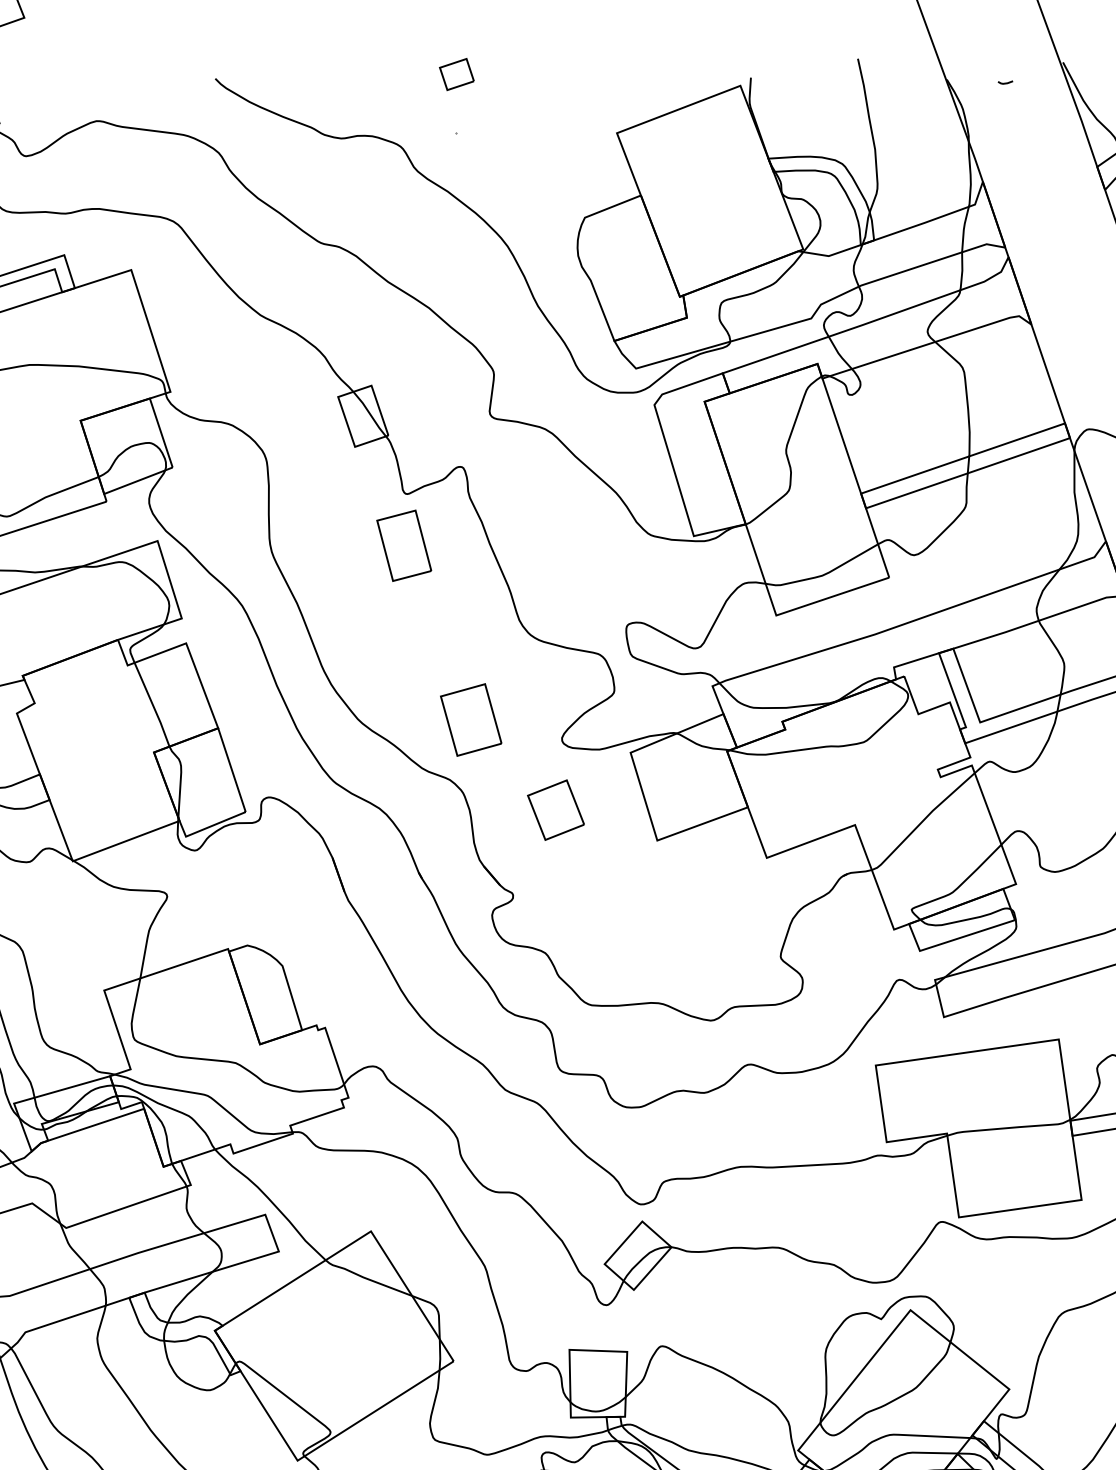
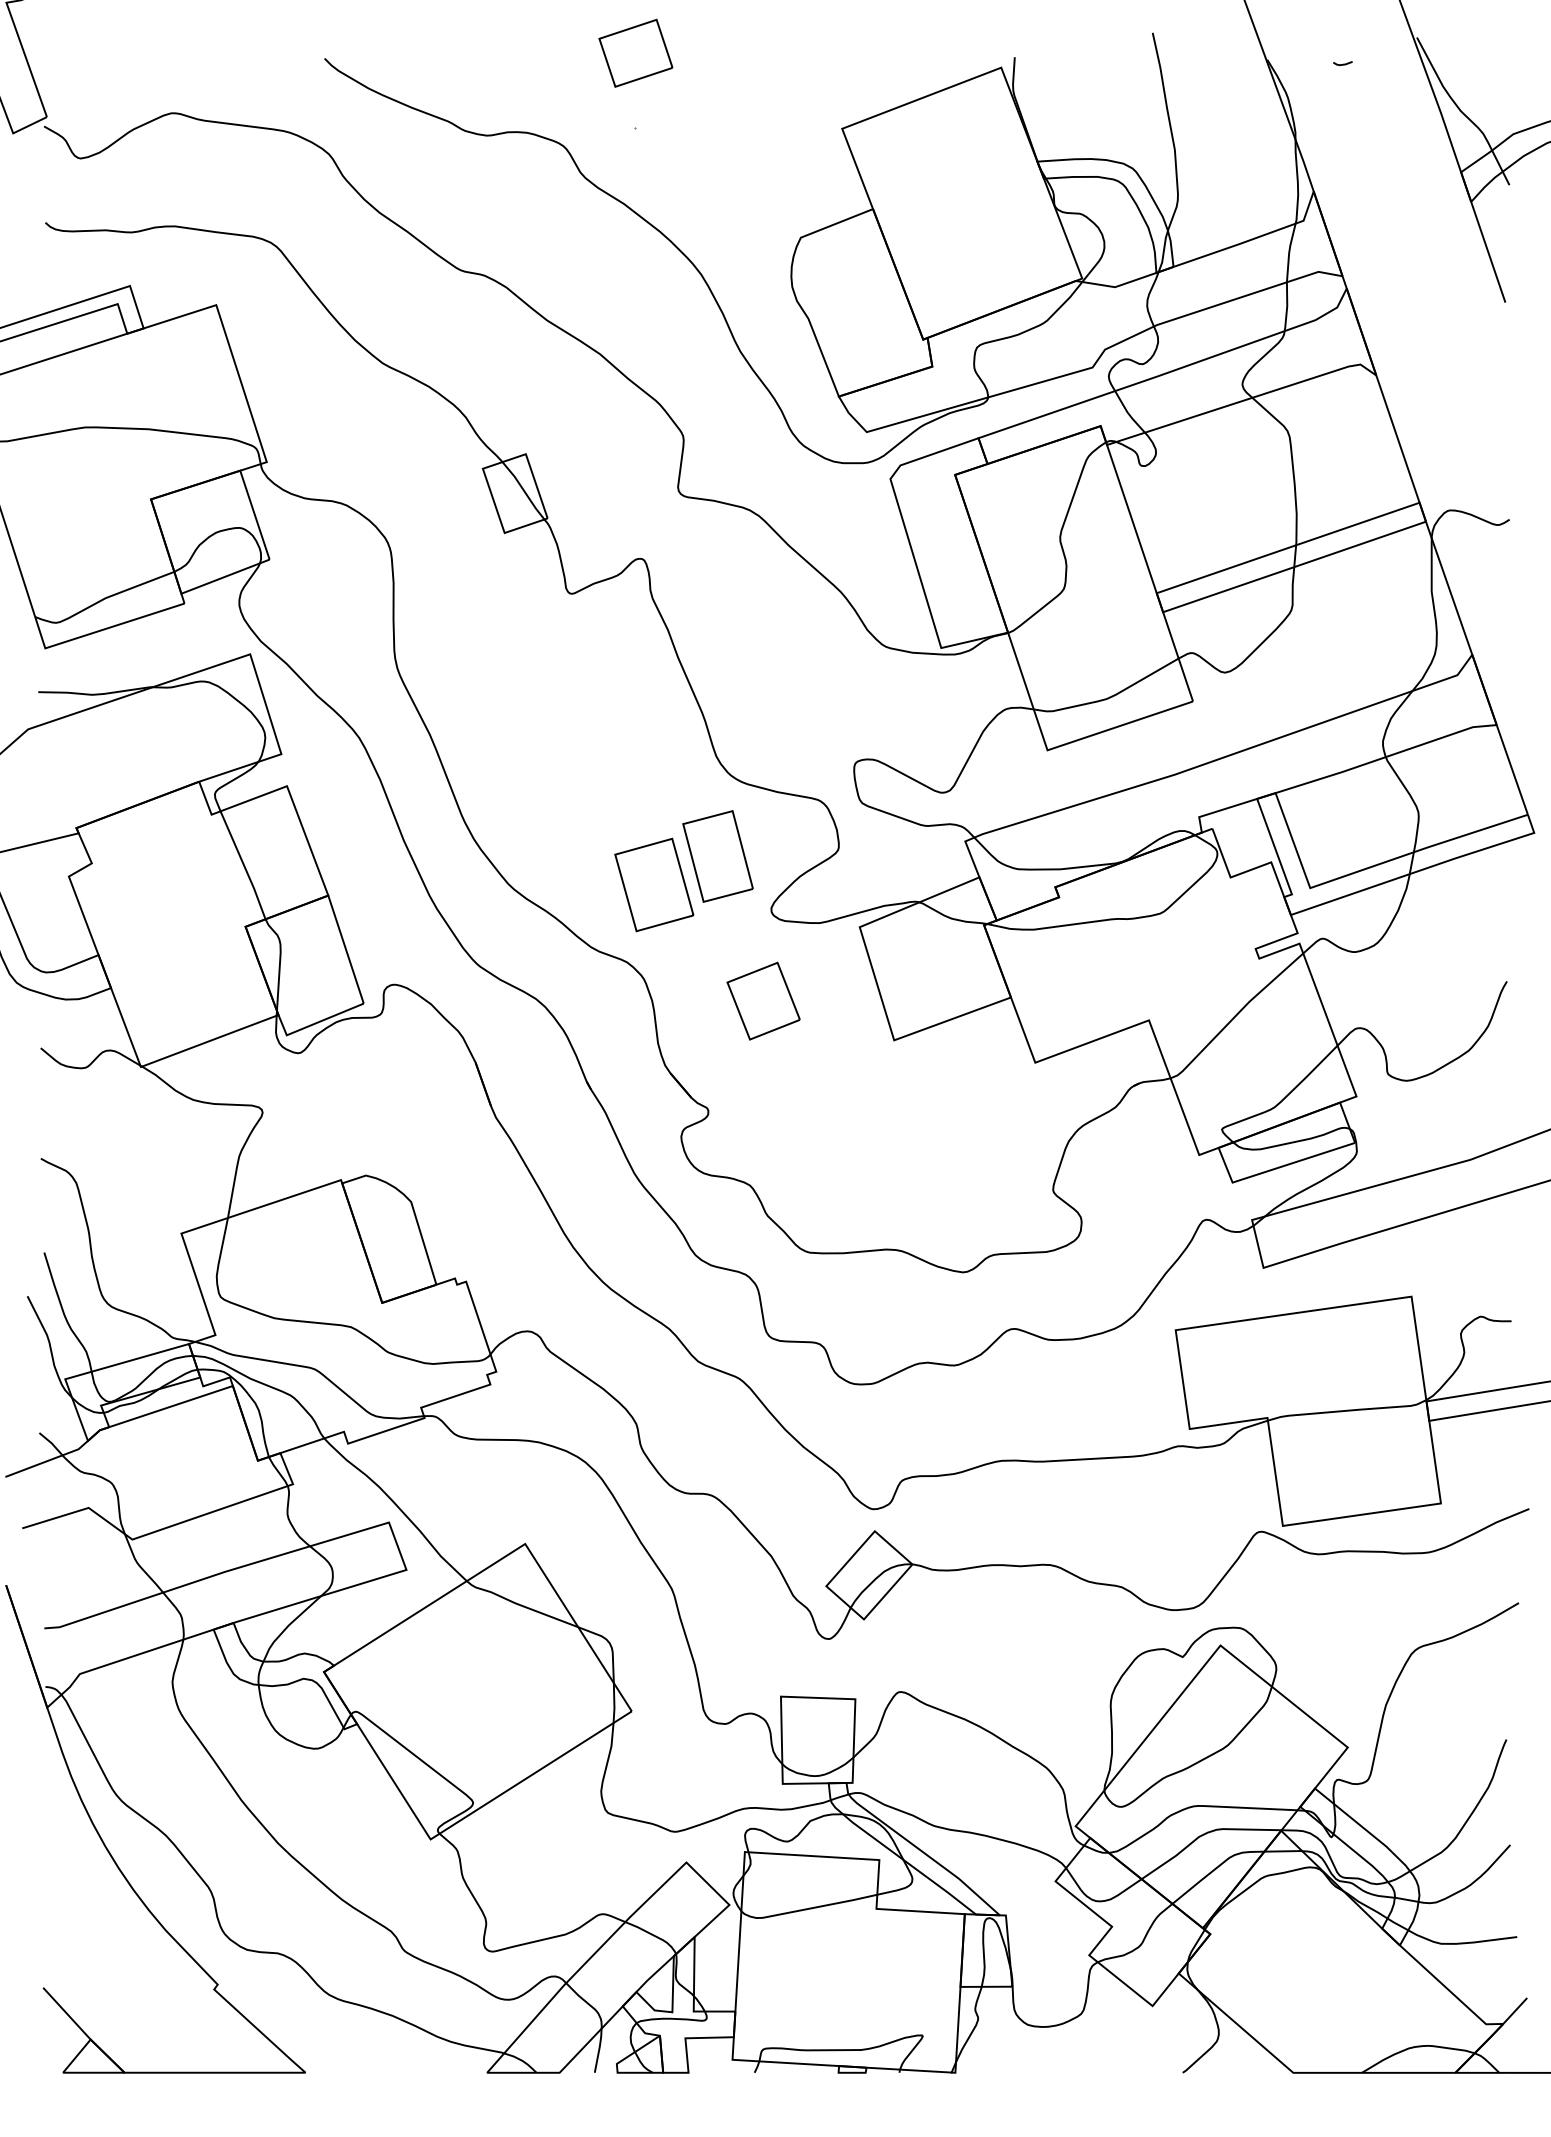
part: (456, 74) -> (635, 52), size x1.67
part: (403, 545) -> (717, 856), moved

